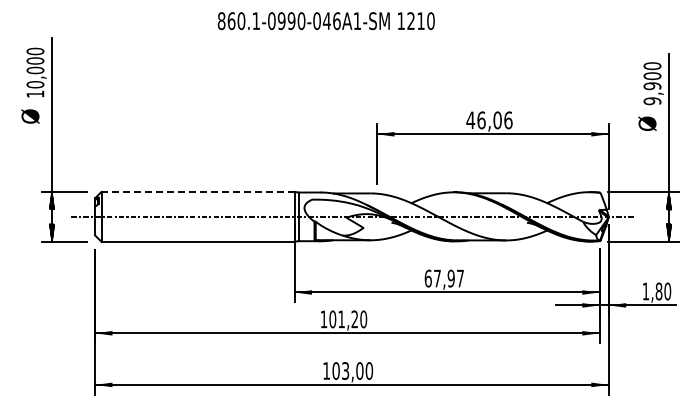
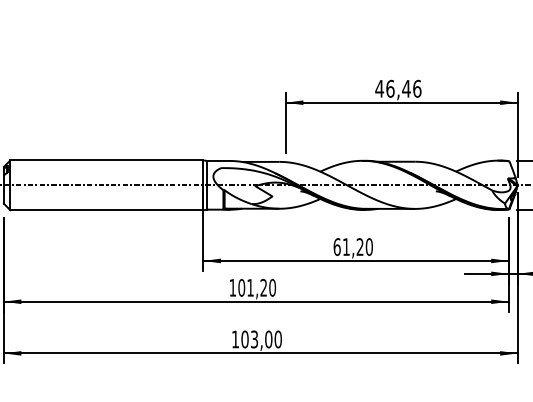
text: (497, 120) -> (406, 88), 46,06 -> 46,46
line: (198, 191) -> (107, 159), dashed -> solid
text: (449, 278) -> (358, 246), 67,97 -> 61,20

